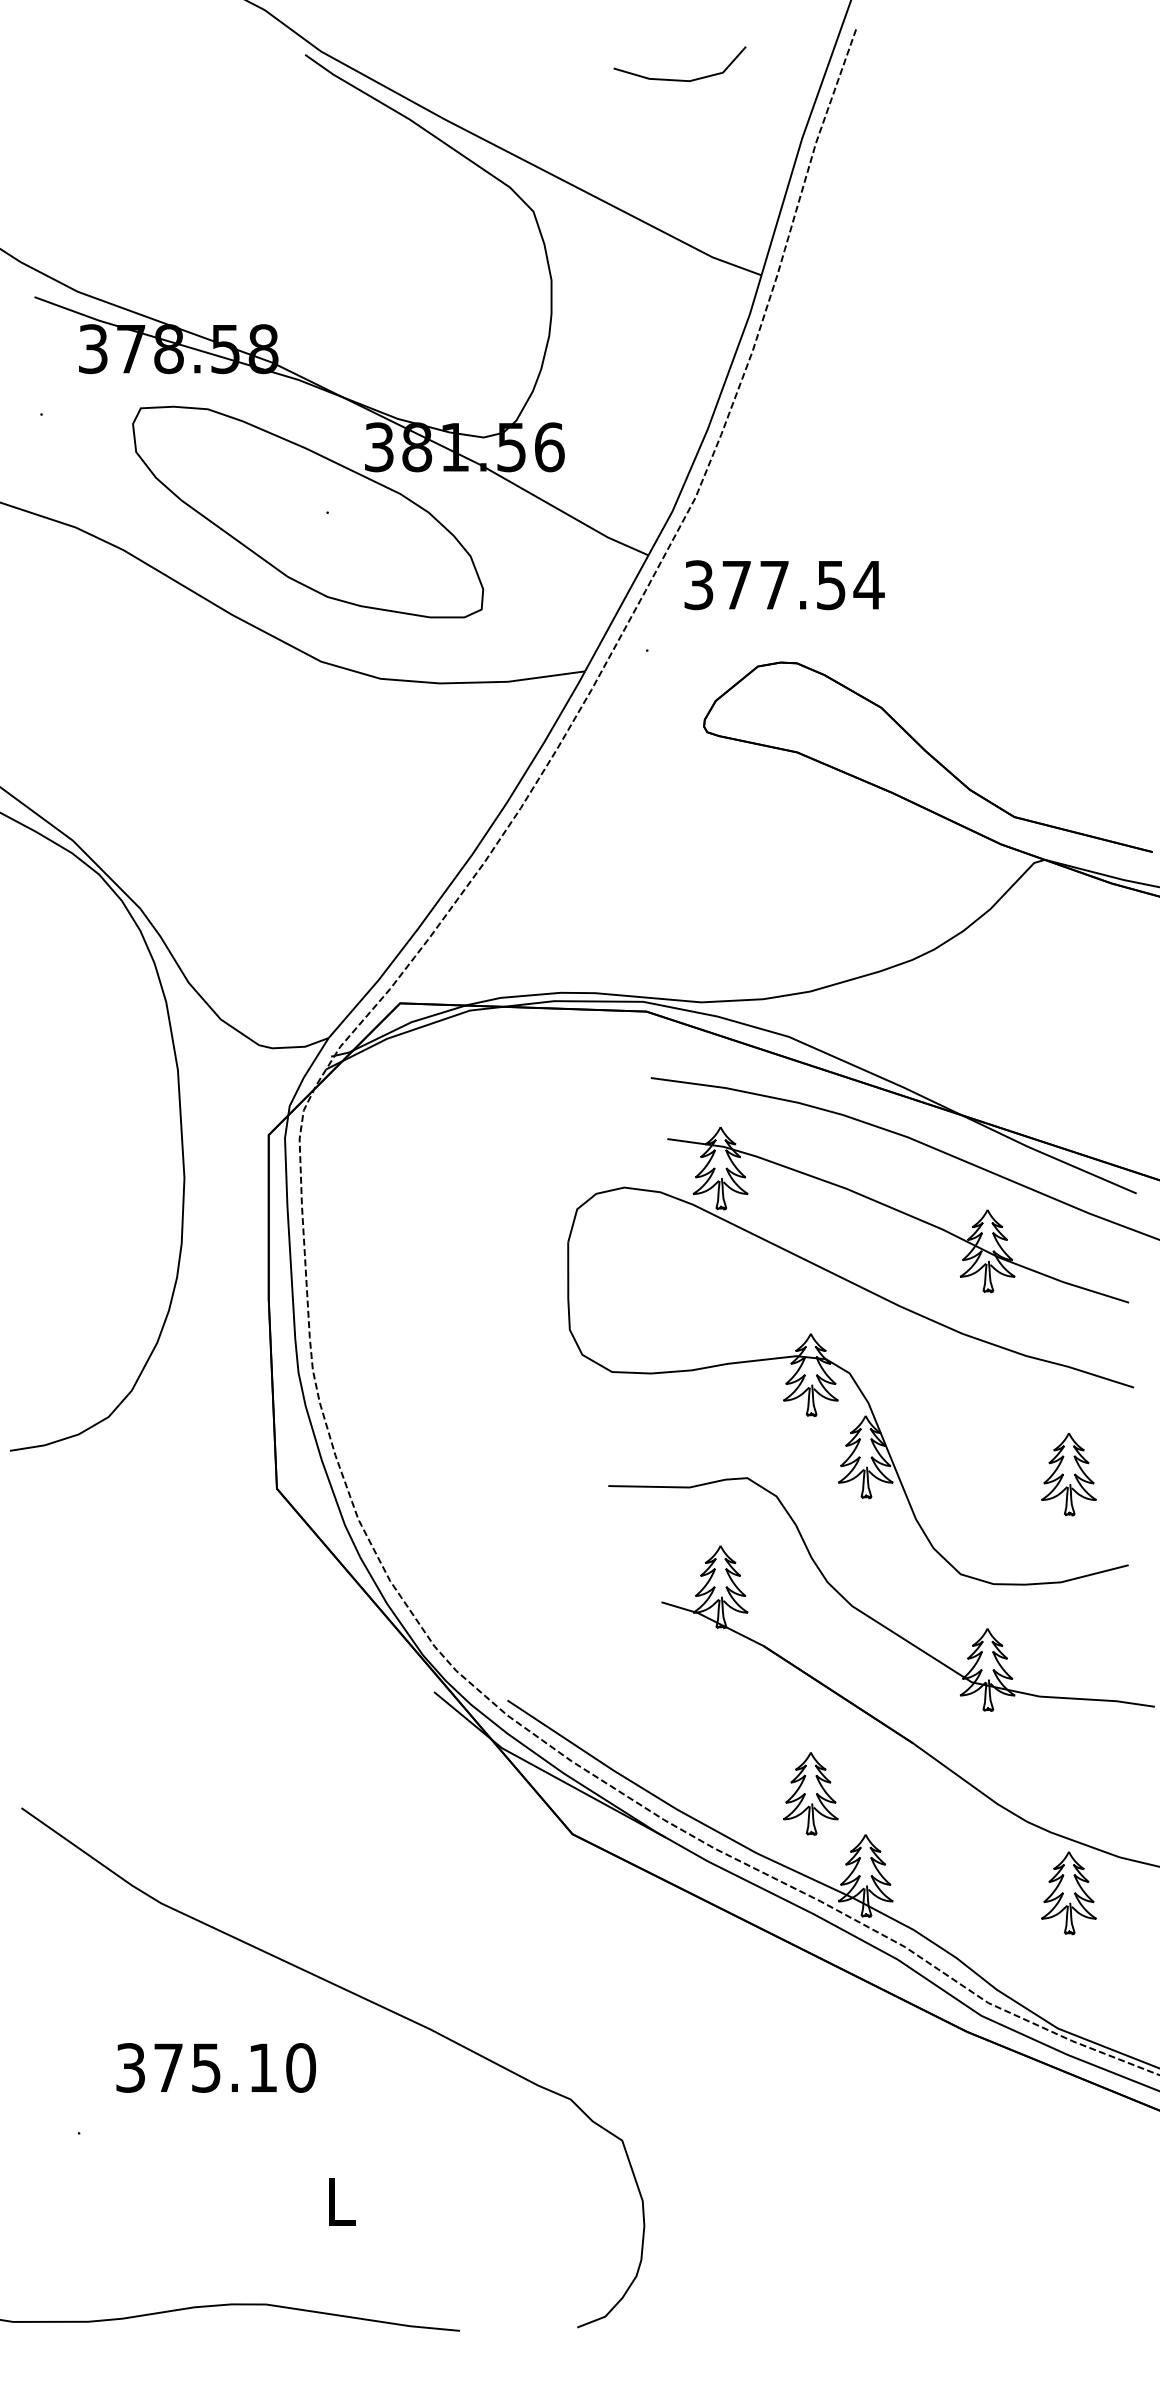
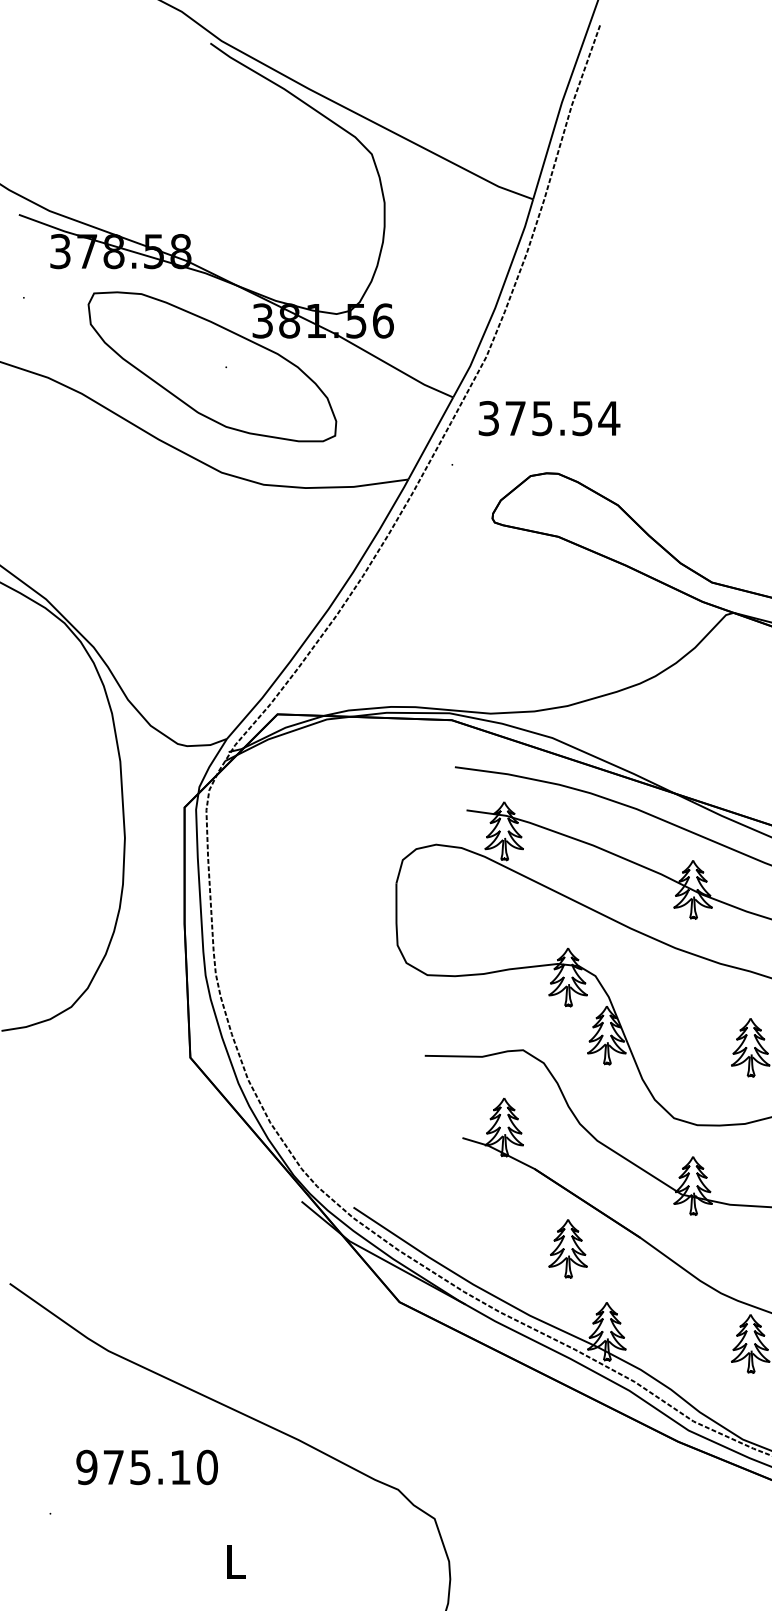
line: (679, 79) -> (475, 60), removed
text: (774, 585) -> (542, 418), 377.54 -> 375.54
part: (810, 1793) -> (567, 1248), moved
text: (130, 2067) -> (86, 1467), 375.10 -> 975.10

